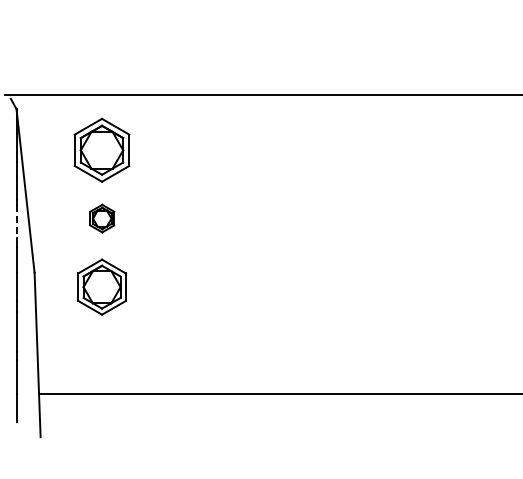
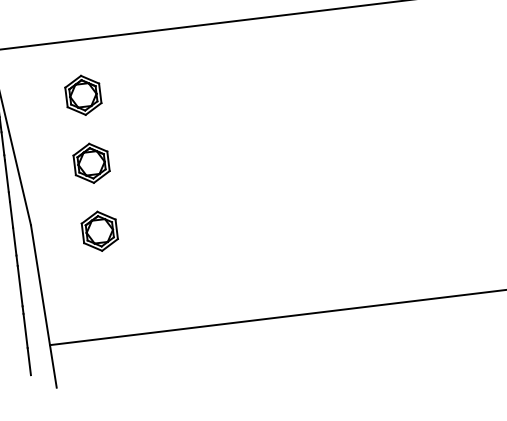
part: (102, 149) -> (83, 94), size x0.62
part: (102, 218) -> (91, 163), size x1.43
line: (16, 221) -> (6, 176), dashed -> solid
part: (102, 286) -> (100, 230), size x0.71

